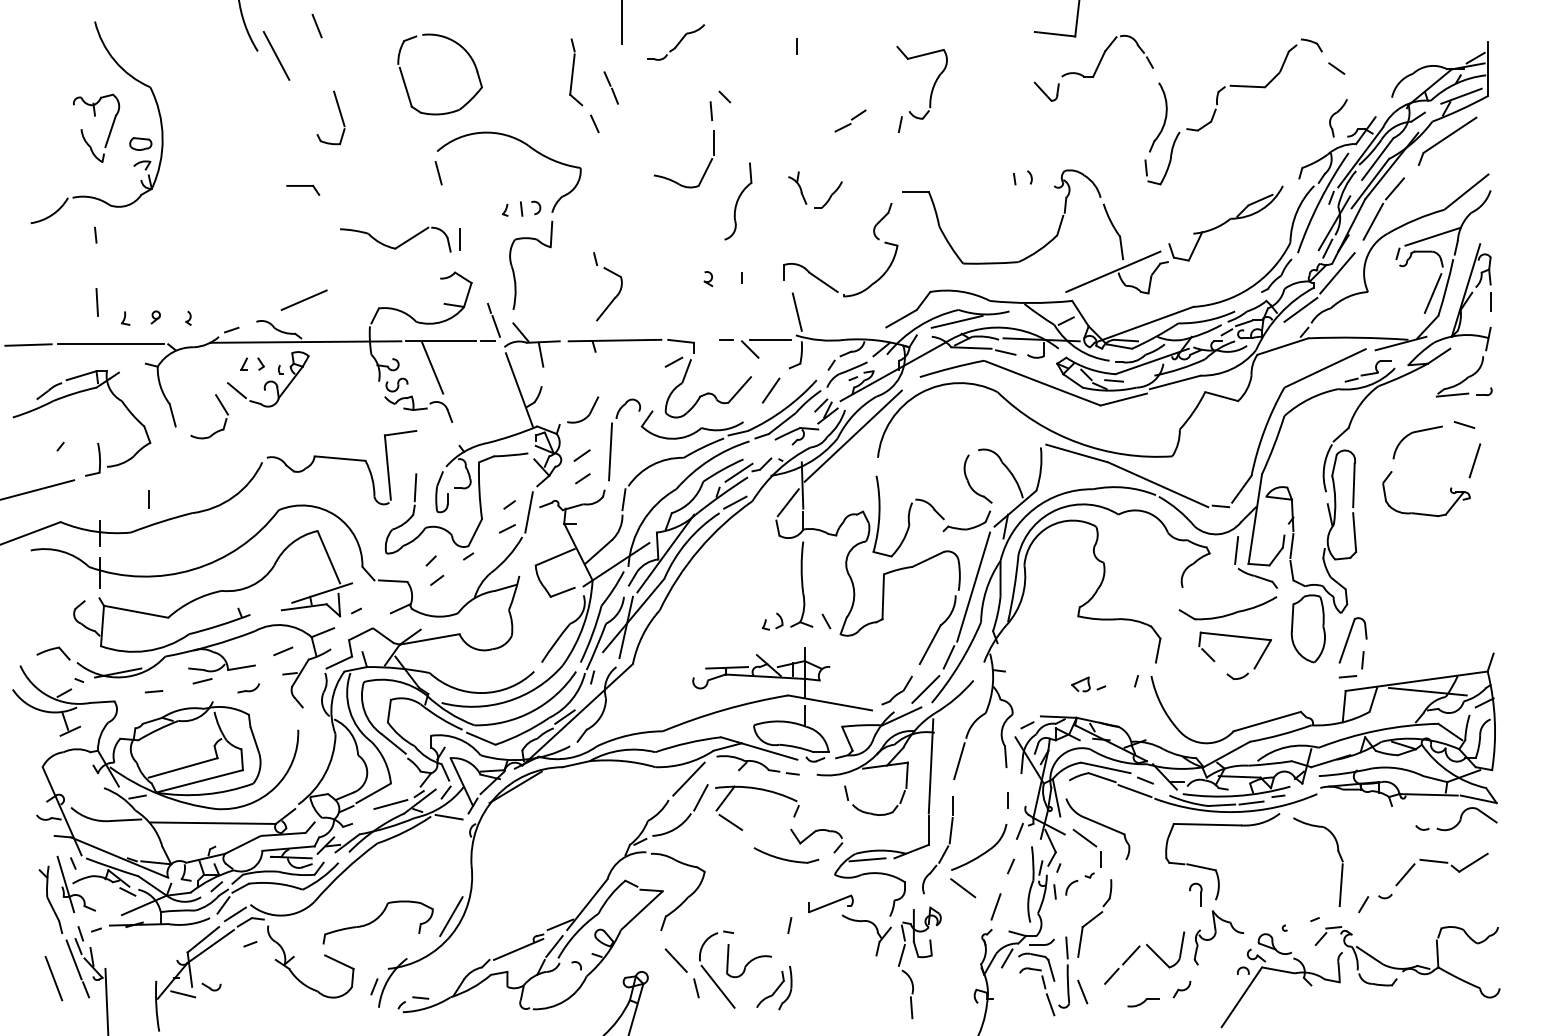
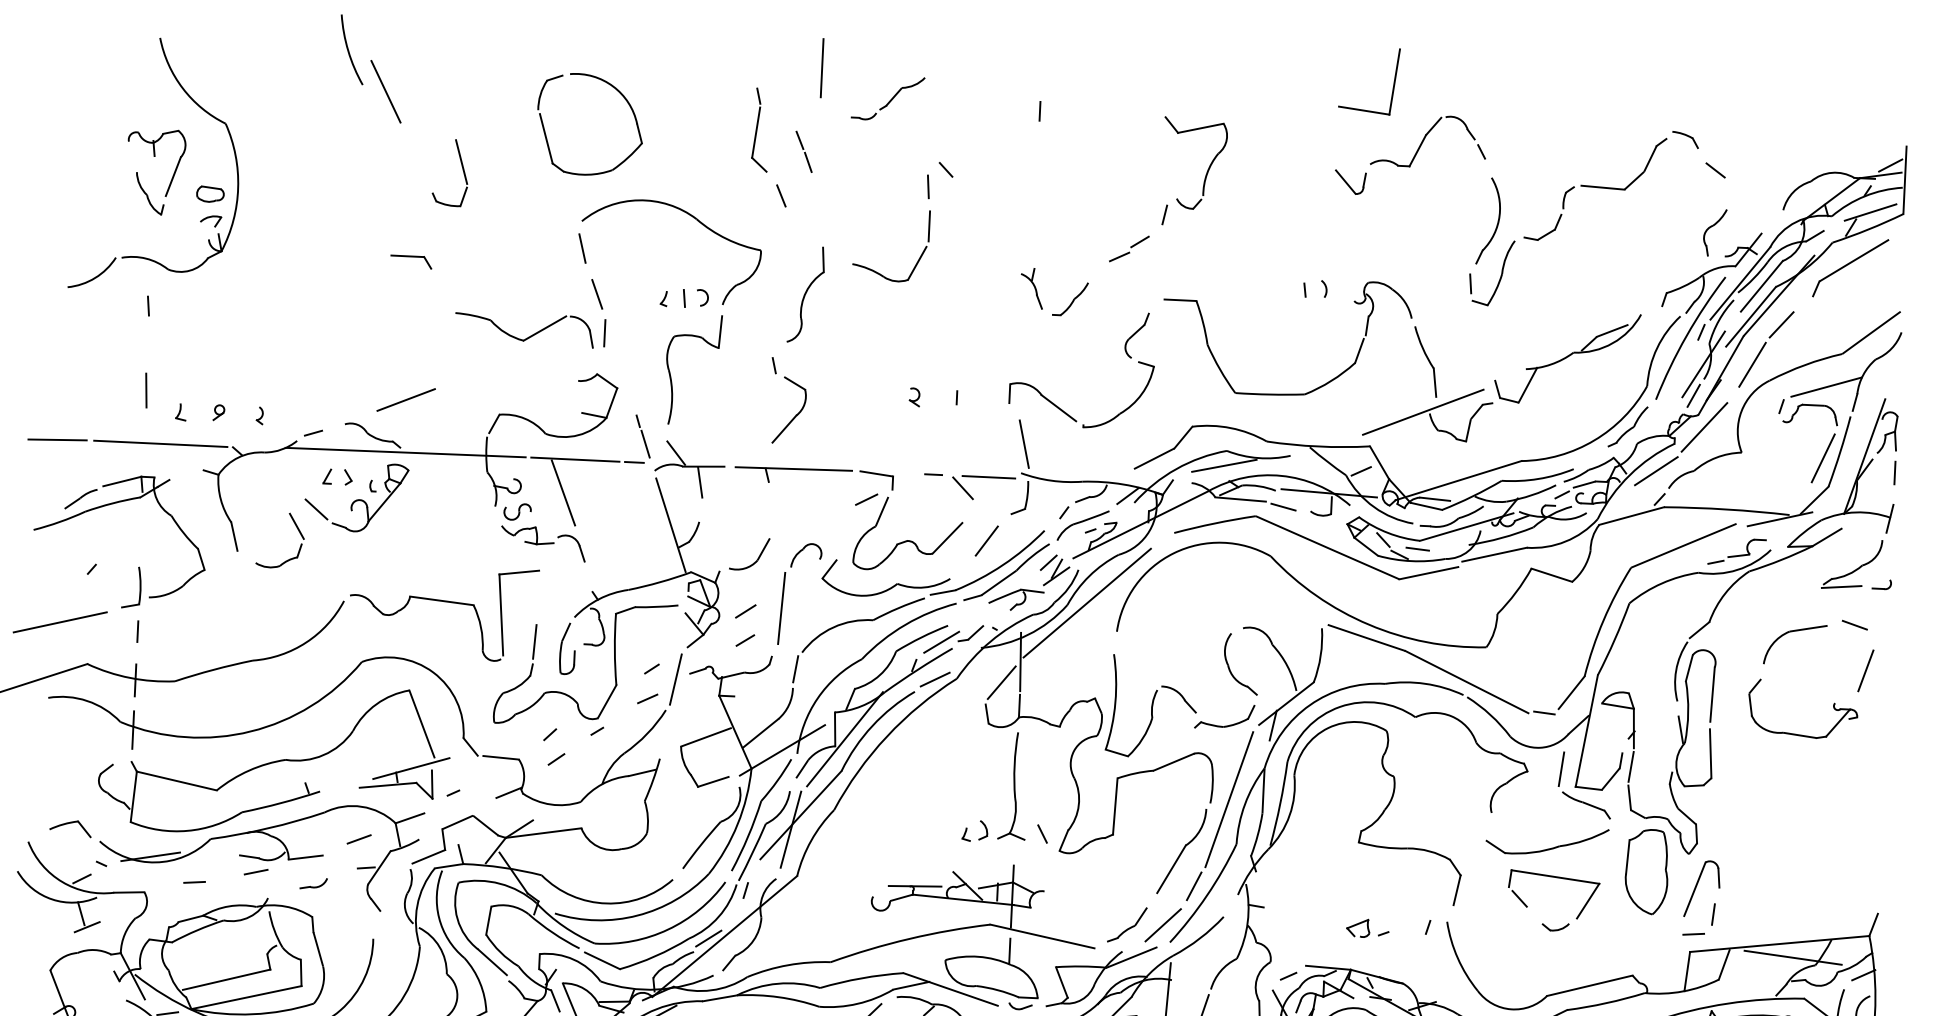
line: (316, 26) -> (596, 294), moved
part: (850, 120) -> (1129, 248), moved
part: (738, 201) -> (806, 294), moved
line: (148, 499) -> (137, 631), moved

